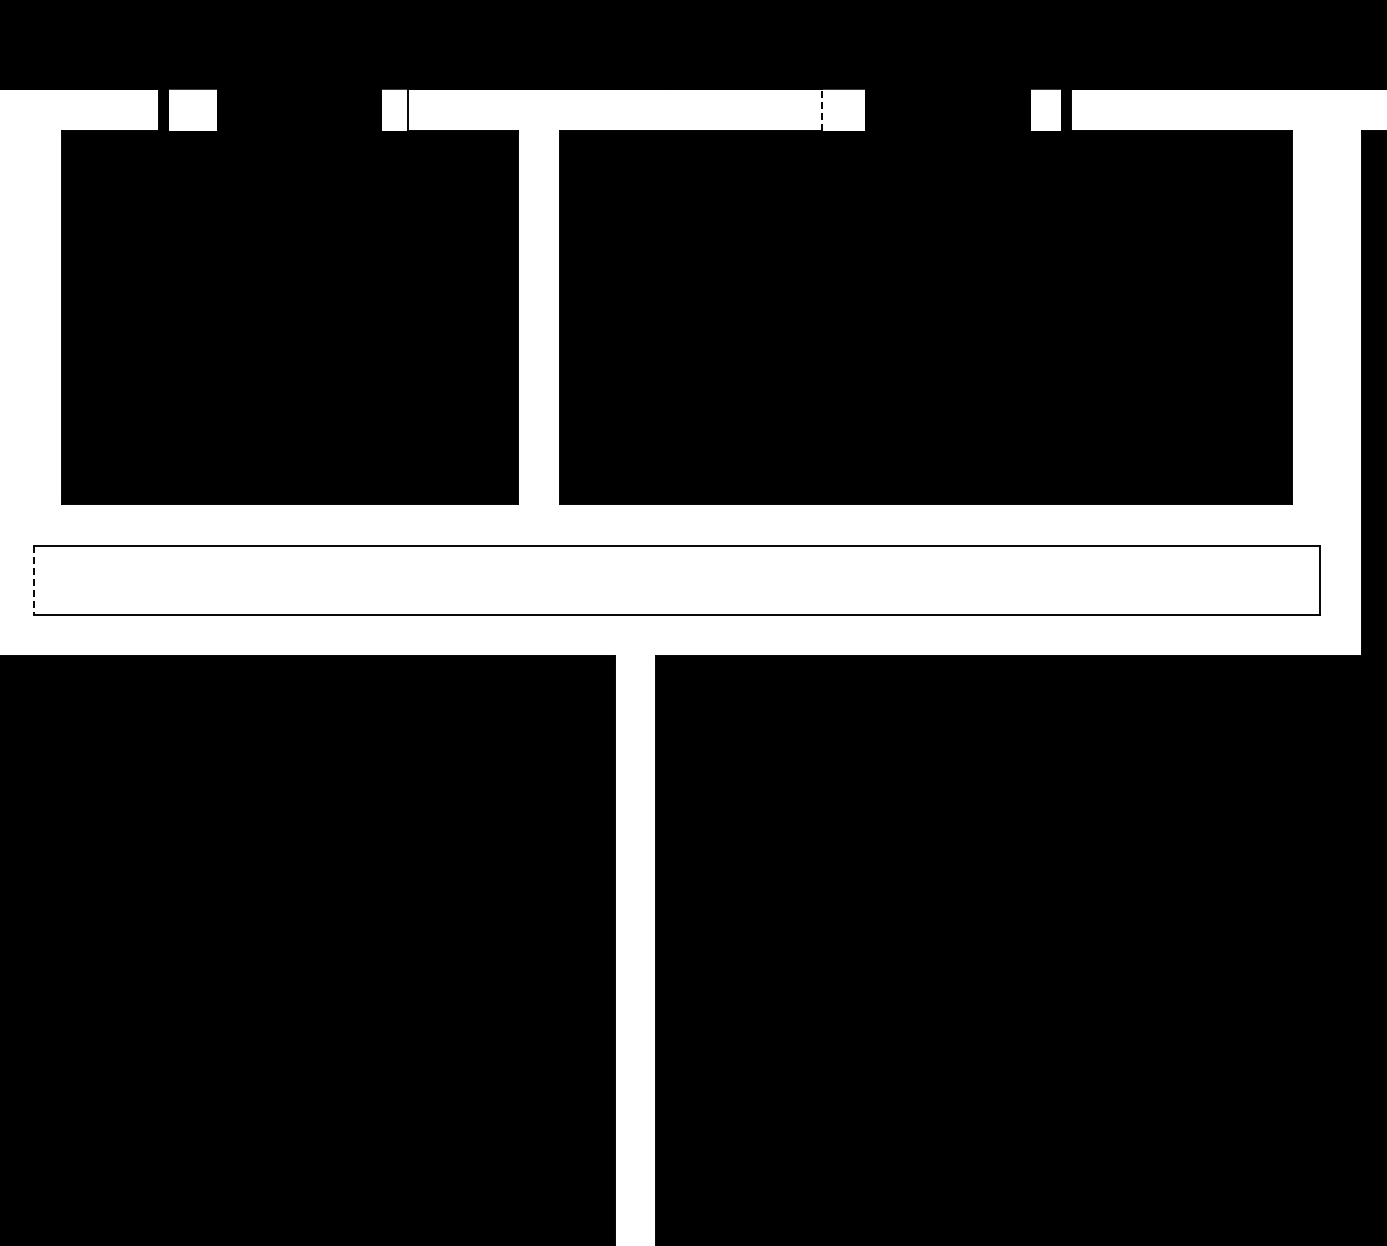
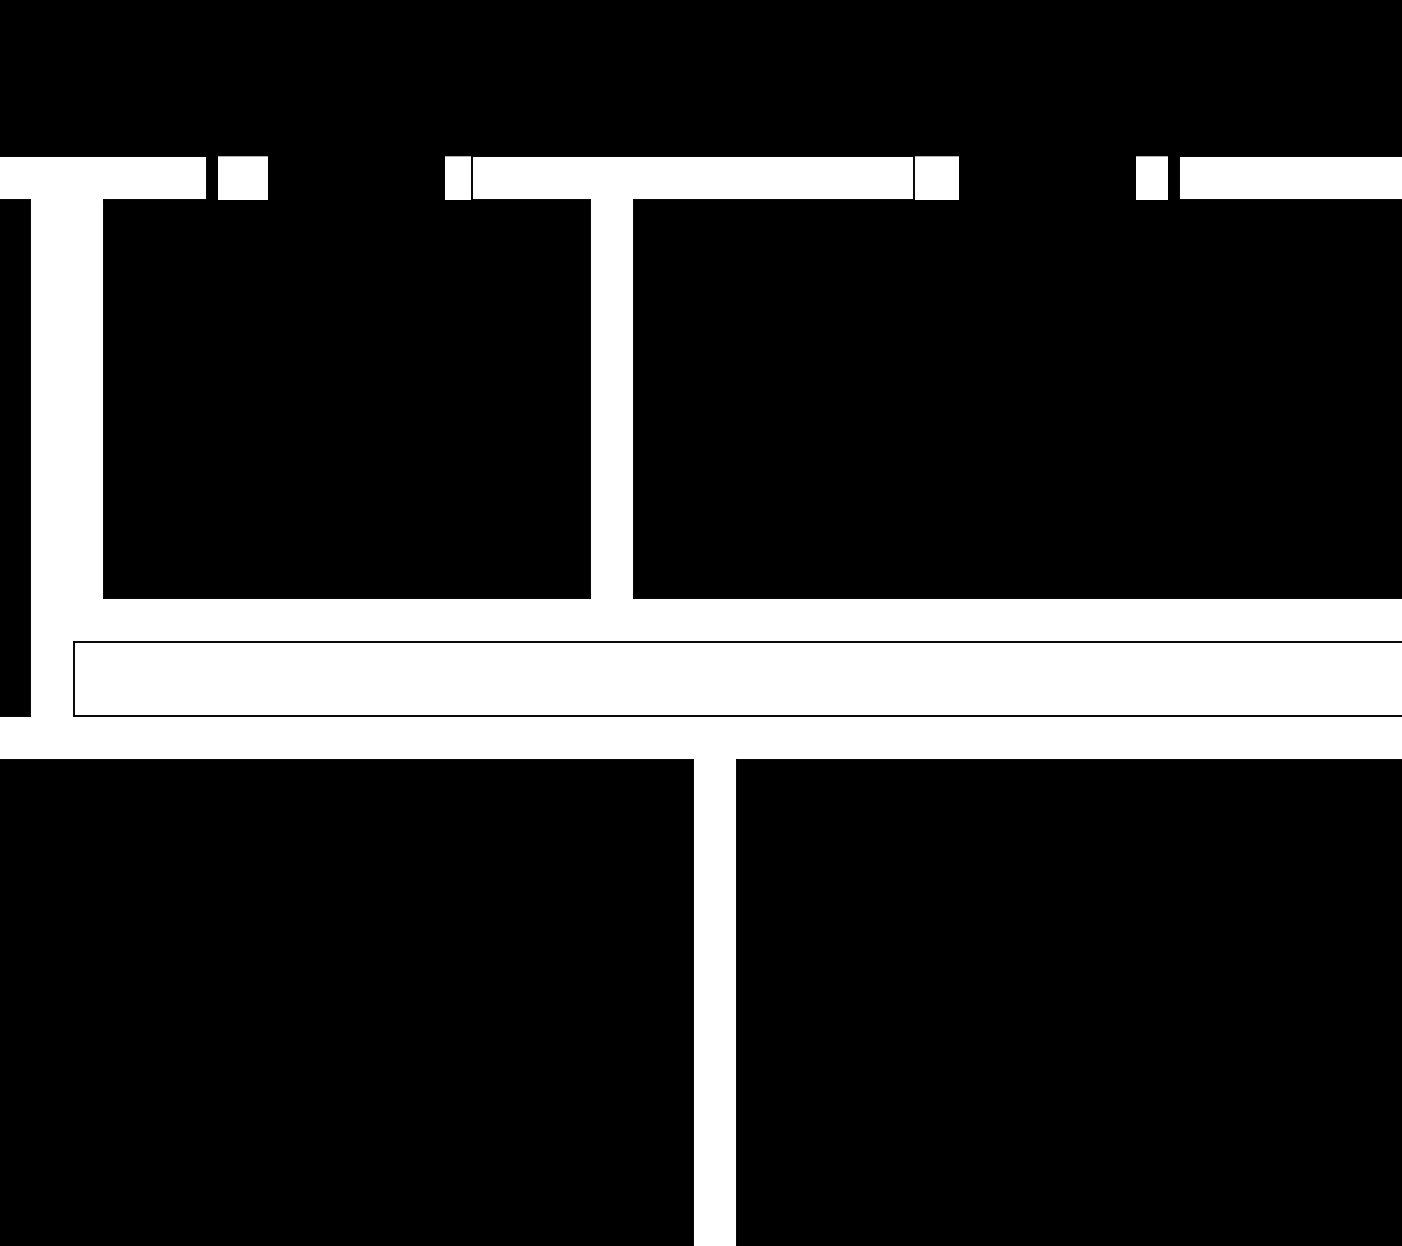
line: (822, 110) -> (913, 178), dashed -> solid
line: (34, 580) -> (74, 679), dashed -> solid

